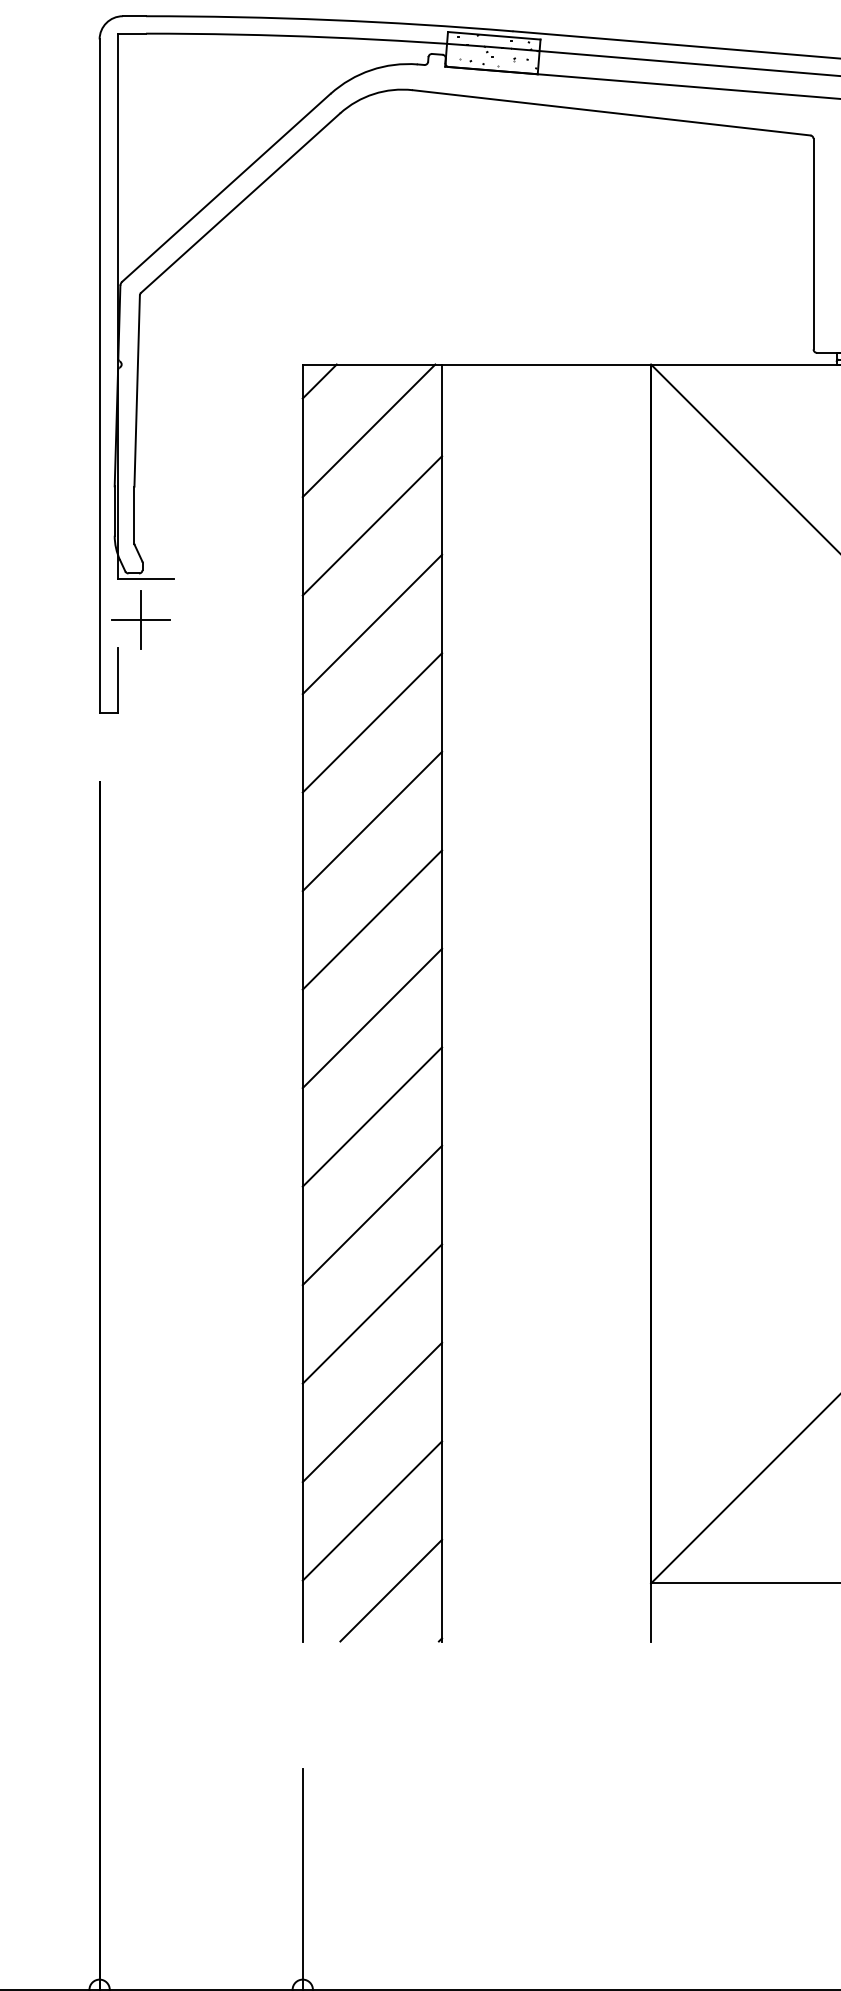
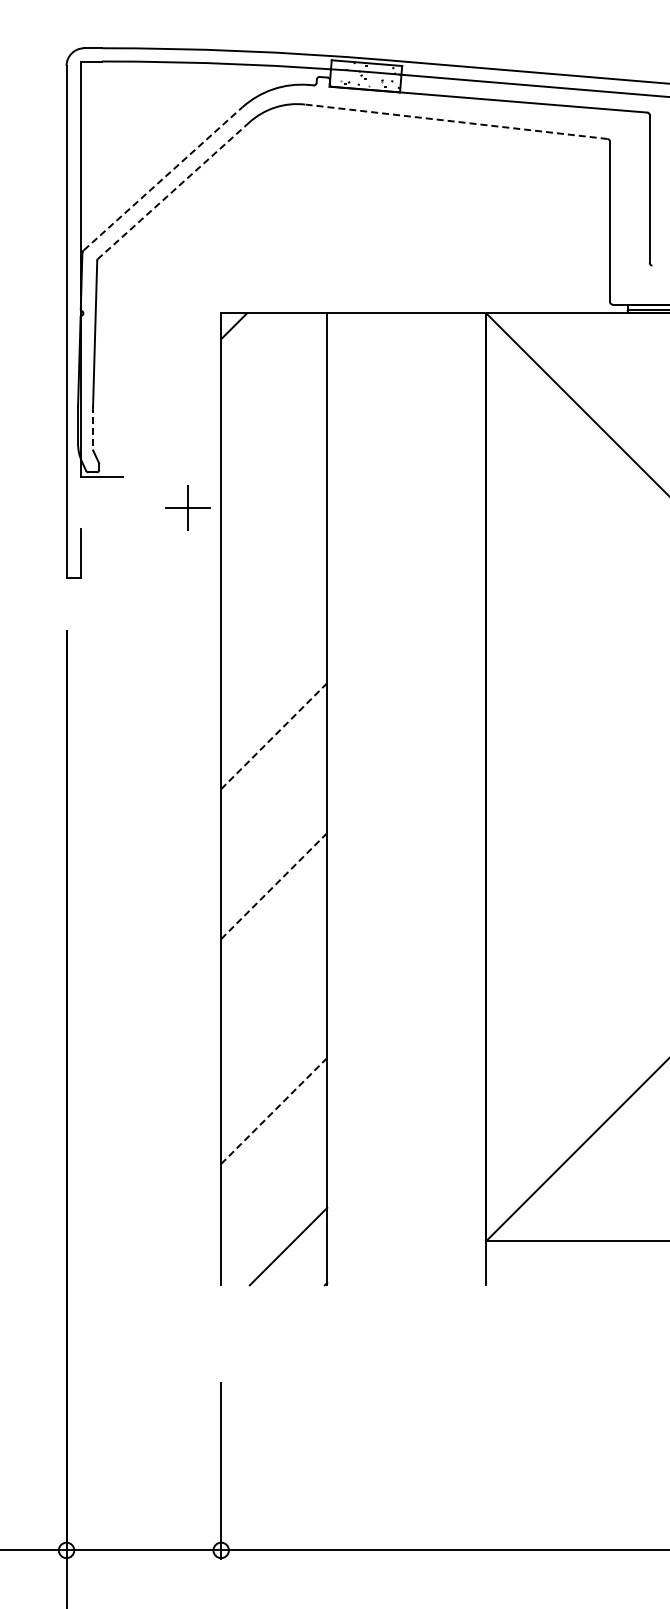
line: (610, 112) -> (455, 121), solid -> dashed
line: (226, 187) -> (163, 178), solid -> dashed
line: (240, 203) -> (173, 190), solid -> dashed
line: (368, 430) -> (271, 363), removed
line: (134, 515) -> (93, 428), solid -> dashed
line: (372, 526) -> (274, 436), removed
part: (140, 619) -> (187, 507), moved
line: (372, 624) -> (274, 511), removed
line: (372, 723) -> (274, 586), removed
line: (372, 821) -> (274, 661), removed
line: (372, 920) -> (274, 736), solid -> dashed
line: (372, 1018) -> (274, 811), removed
line: (372, 1117) -> (274, 886), solid -> dashed
line: (372, 1216) -> (274, 961), removed
line: (372, 1314) -> (274, 1036), removed
line: (372, 1411) -> (274, 1110), solid -> dashed
line: (372, 1510) -> (274, 1185), removed

